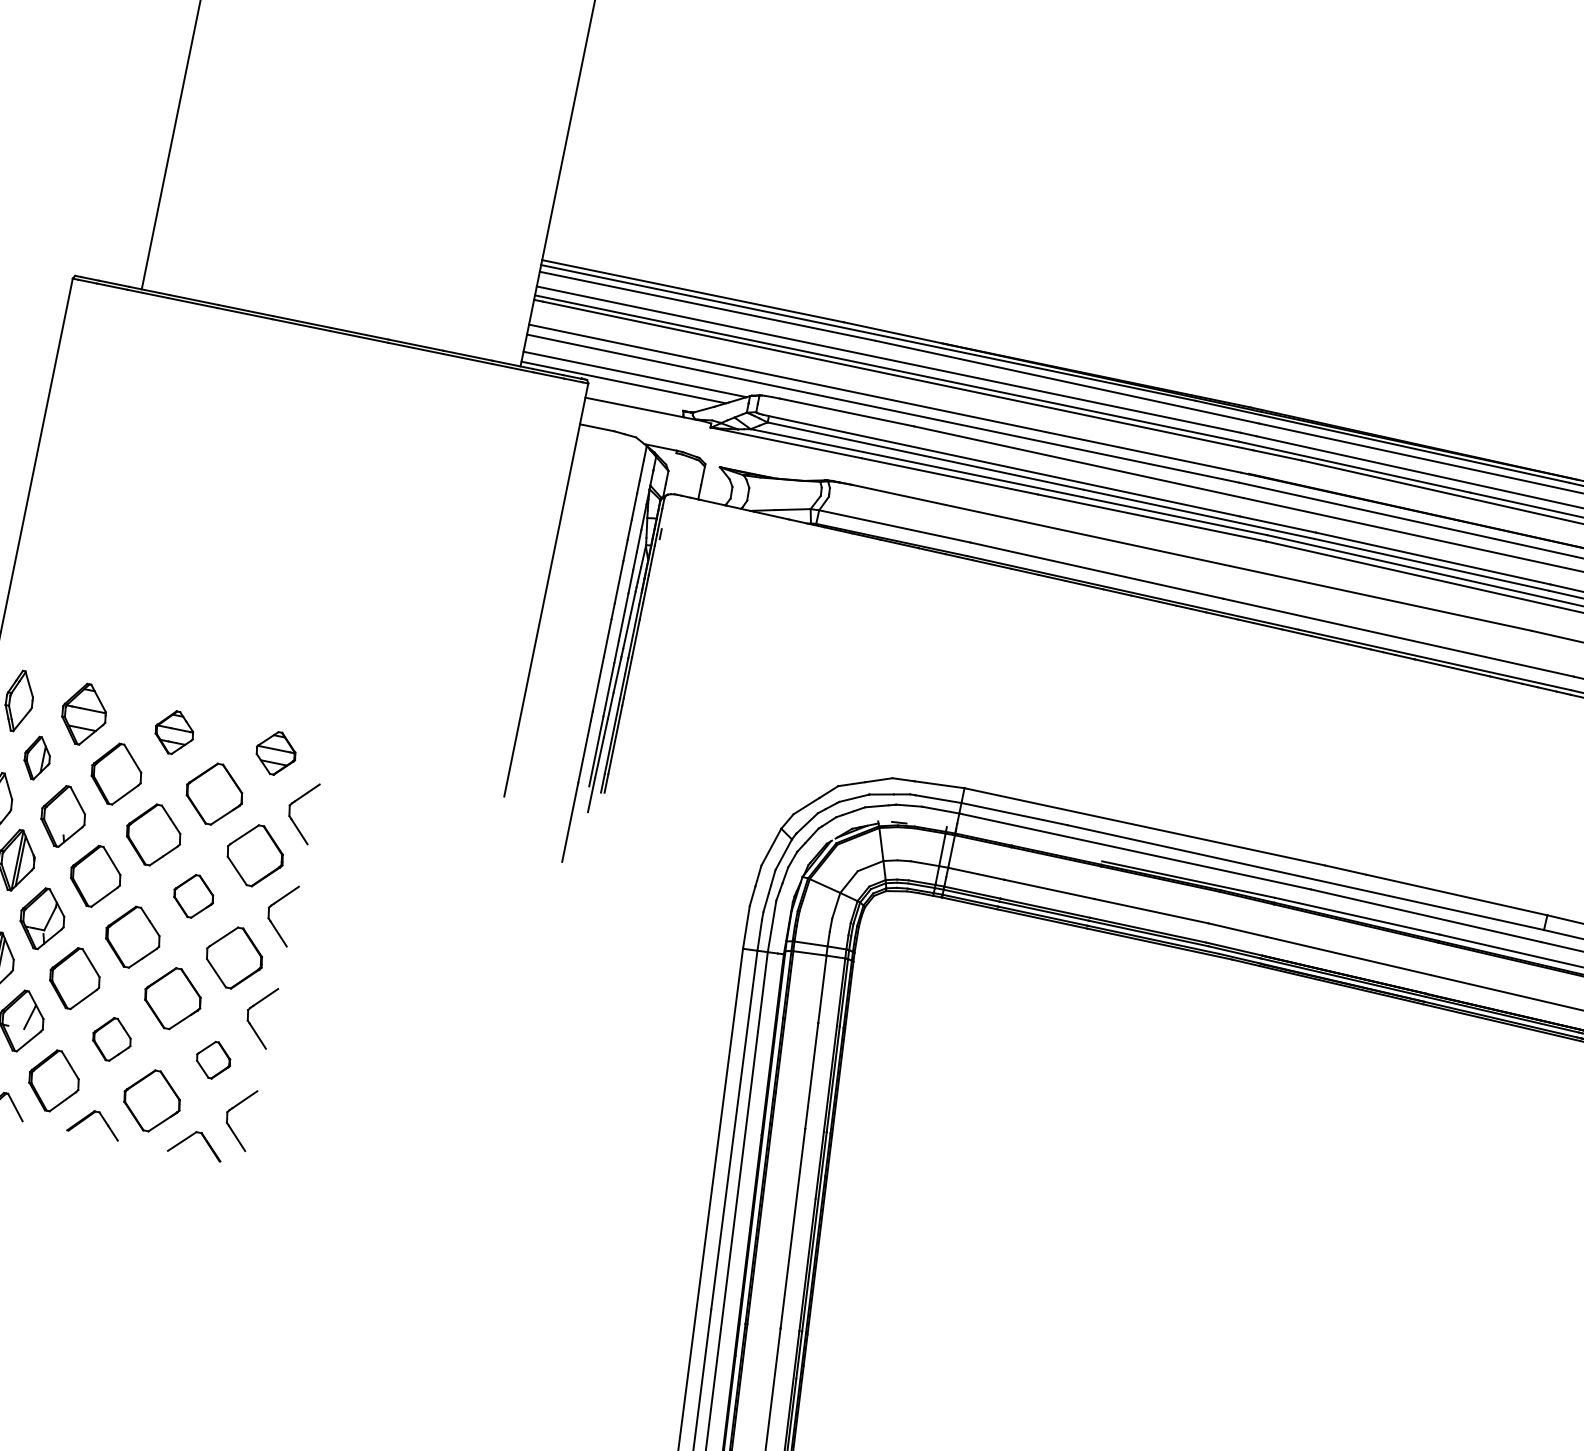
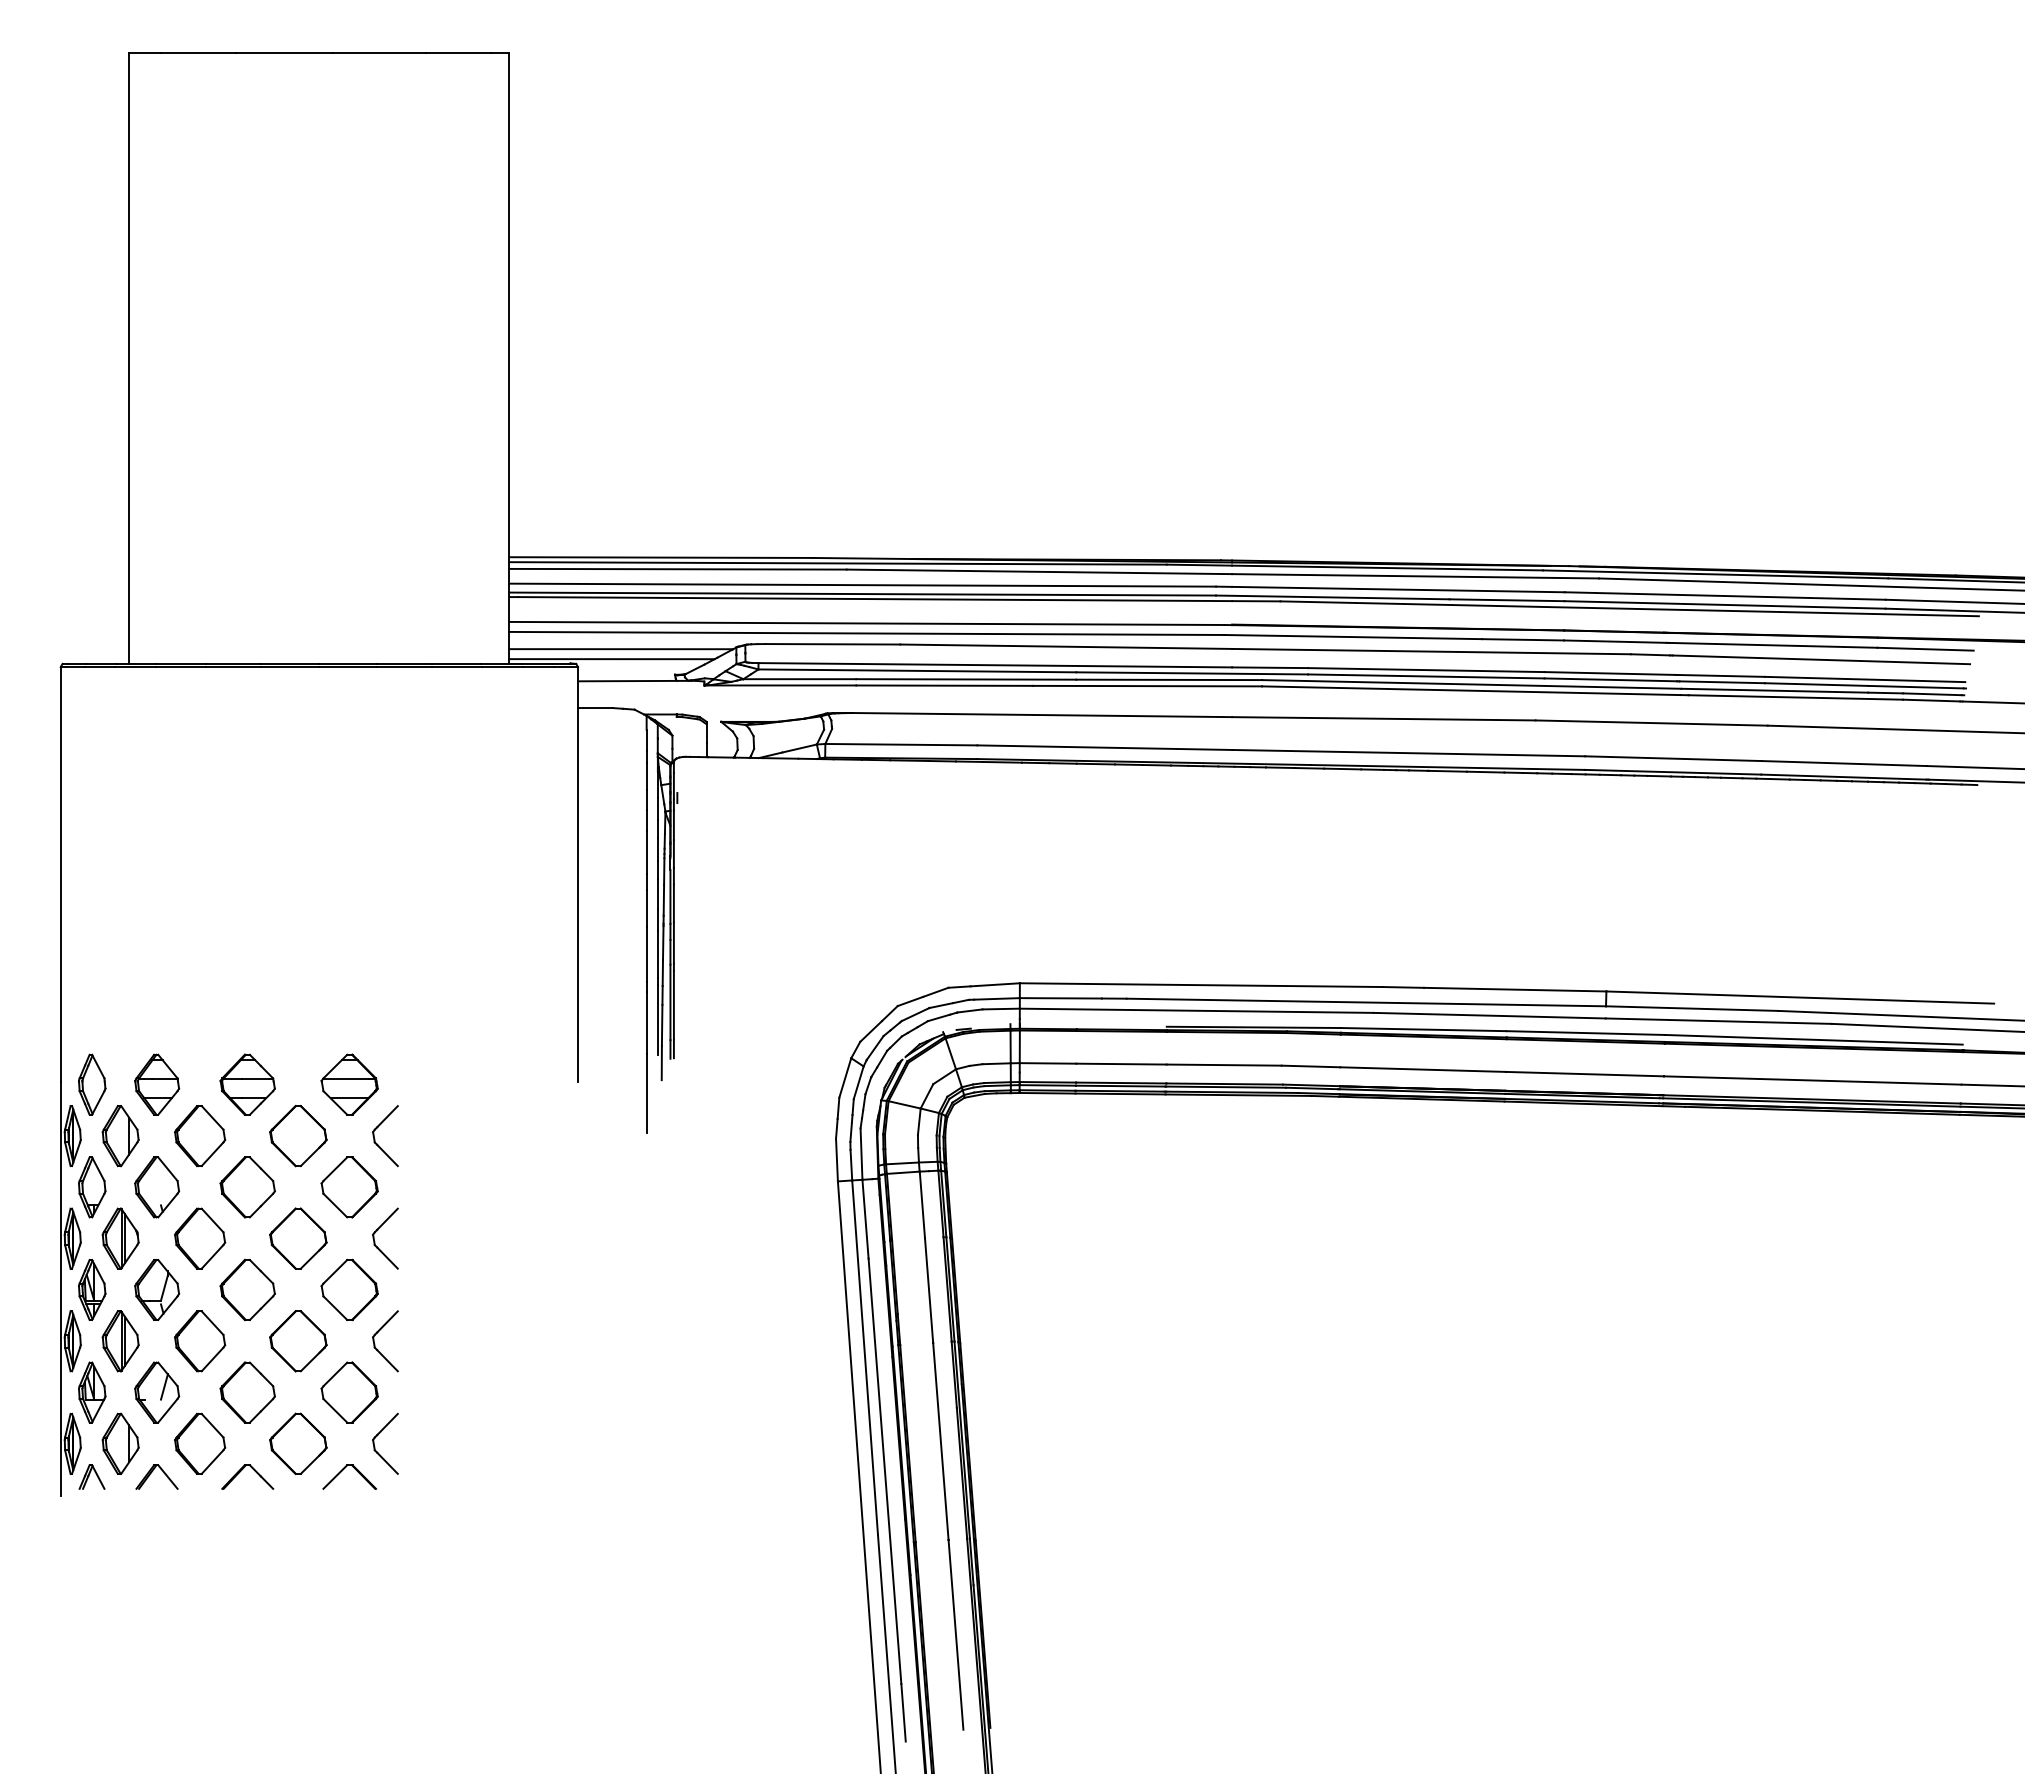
part: (174, 732) -> (247, 1084), size x1.43
part: (275, 753) -> (349, 1084), size x1.43
part: (37, 758) -> (120, 1136), size x1.43
part: (193, 896) -> (298, 1238), size x1.43
part: (111, 1039) -> (247, 1392), size x1.43
part: (213, 1060) -> (349, 1392), size x1.67

